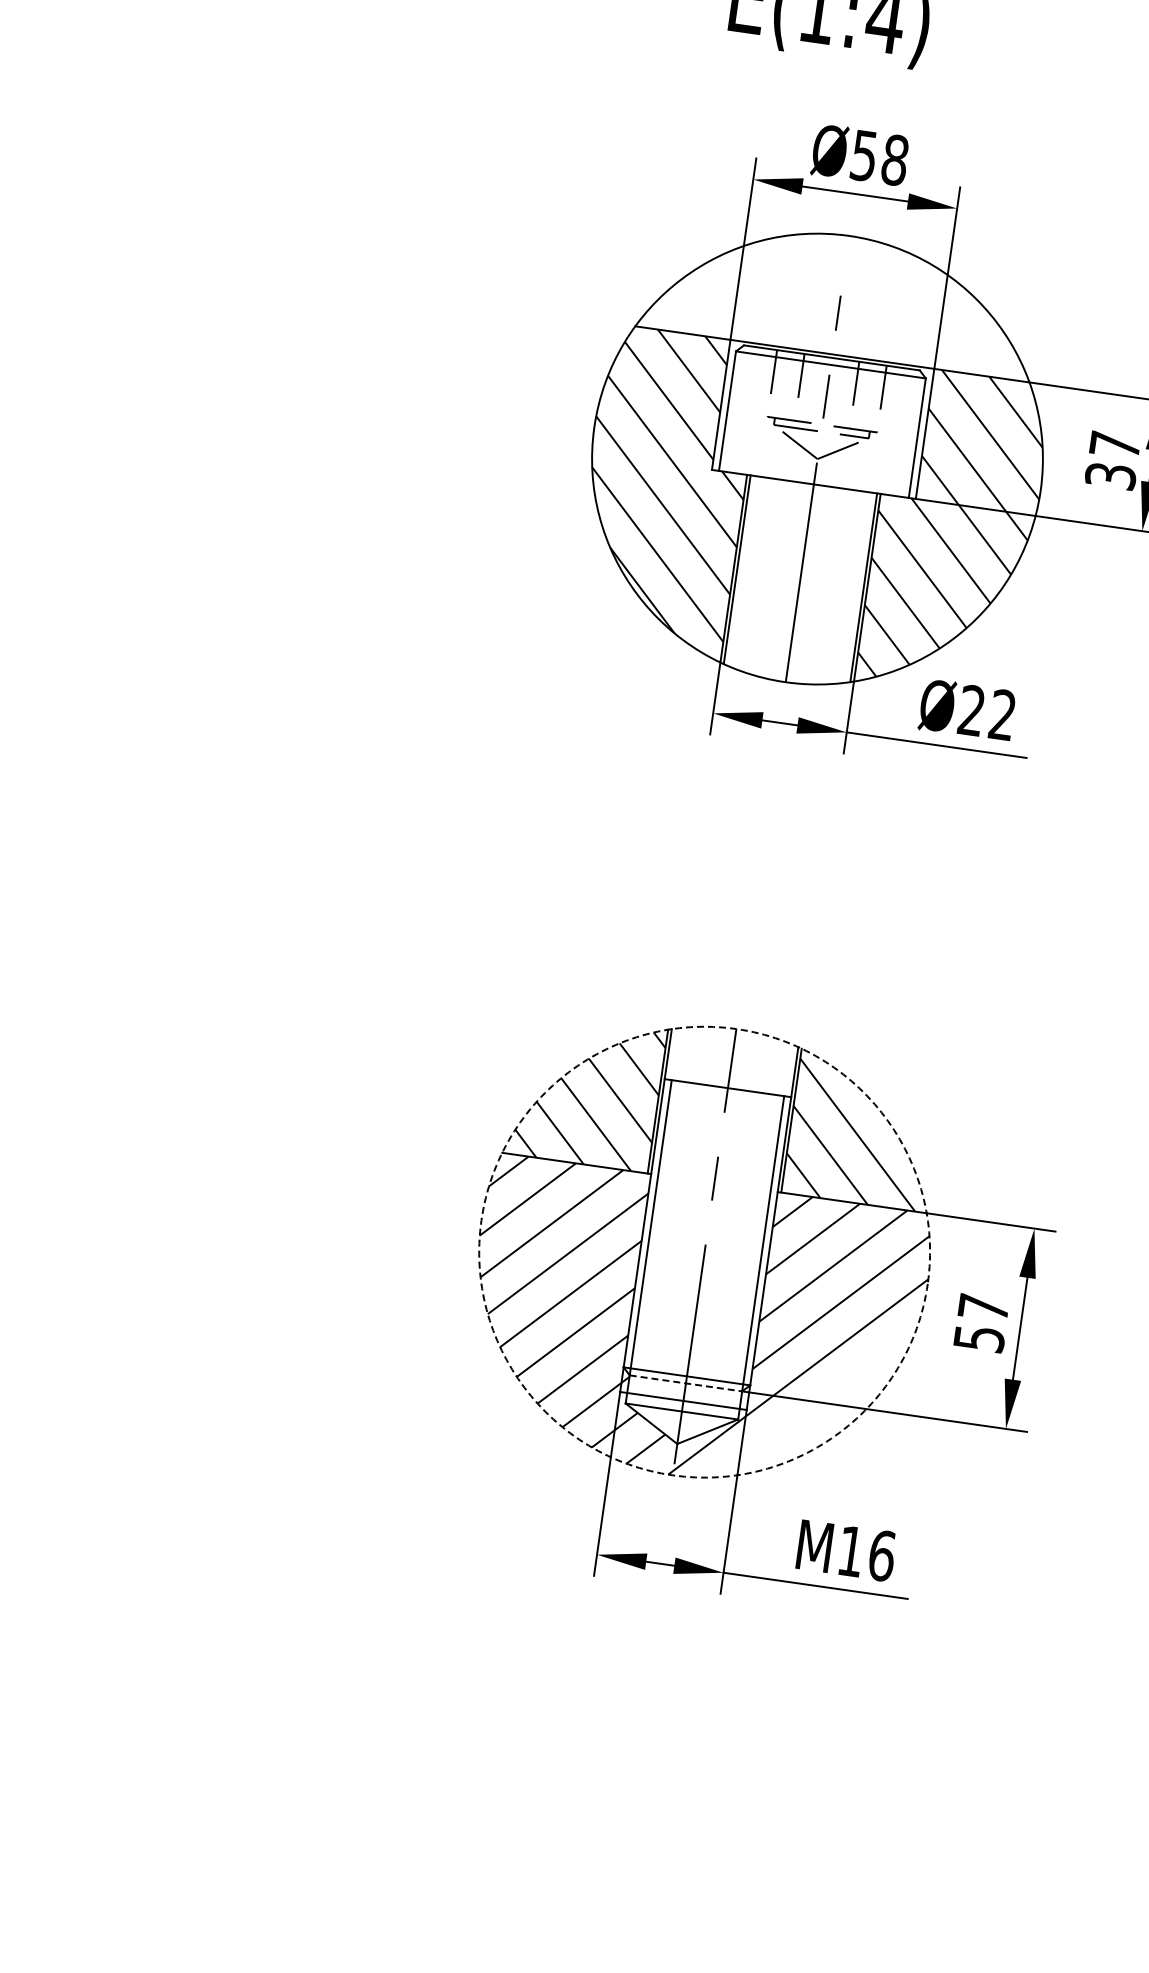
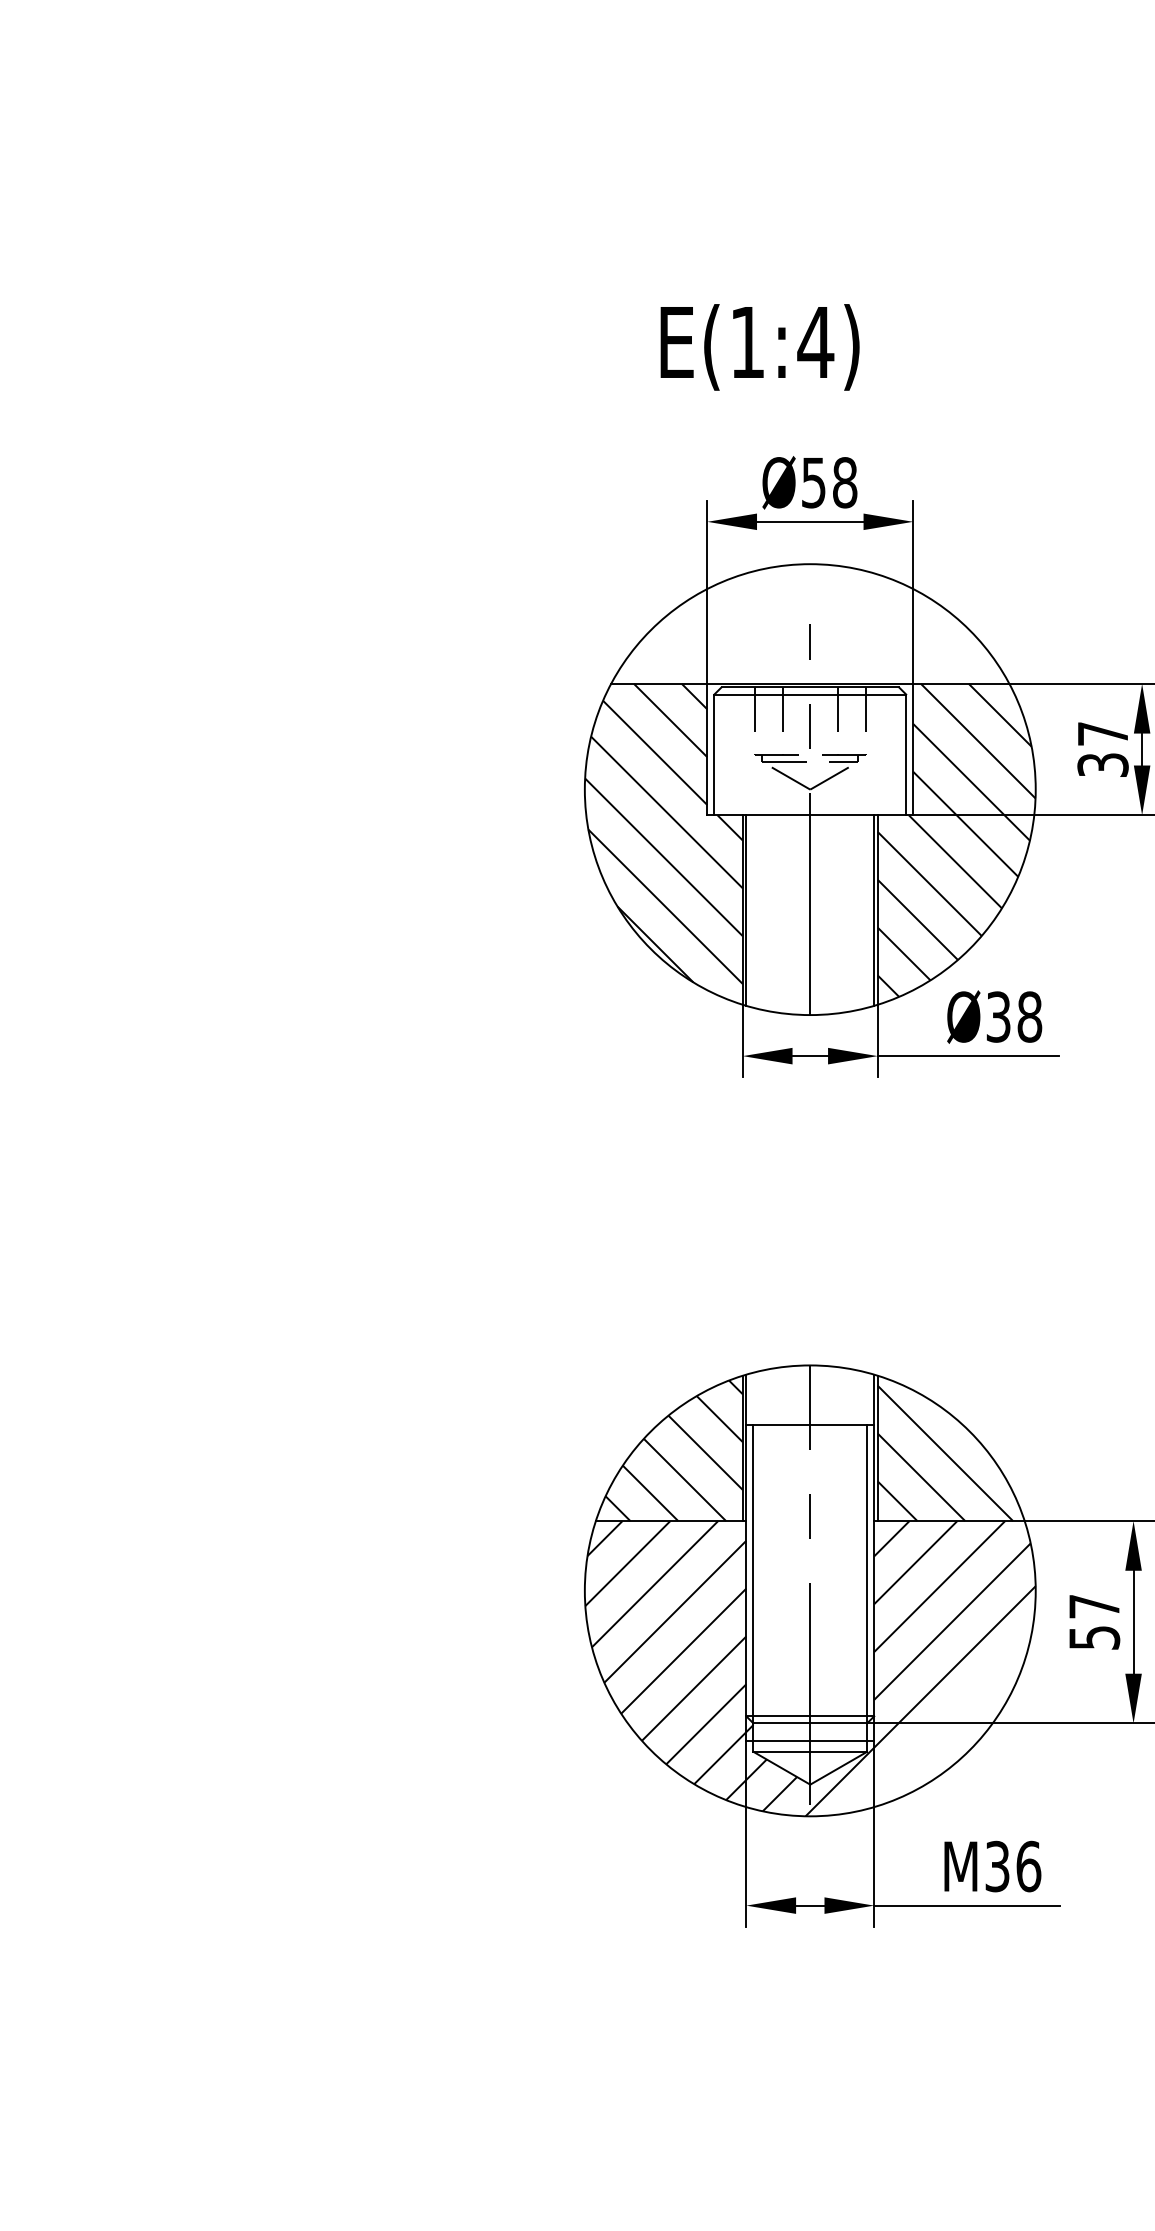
text: (987, 712) -> (1014, 1016), Ø22 -> Ø38
circle: (703, 1251) -> (809, 1590), dashed -> solid
line: (686, 1383) -> (810, 1723), dashed -> solid
text: (851, 1551) -> (997, 1866), M16 -> M36

